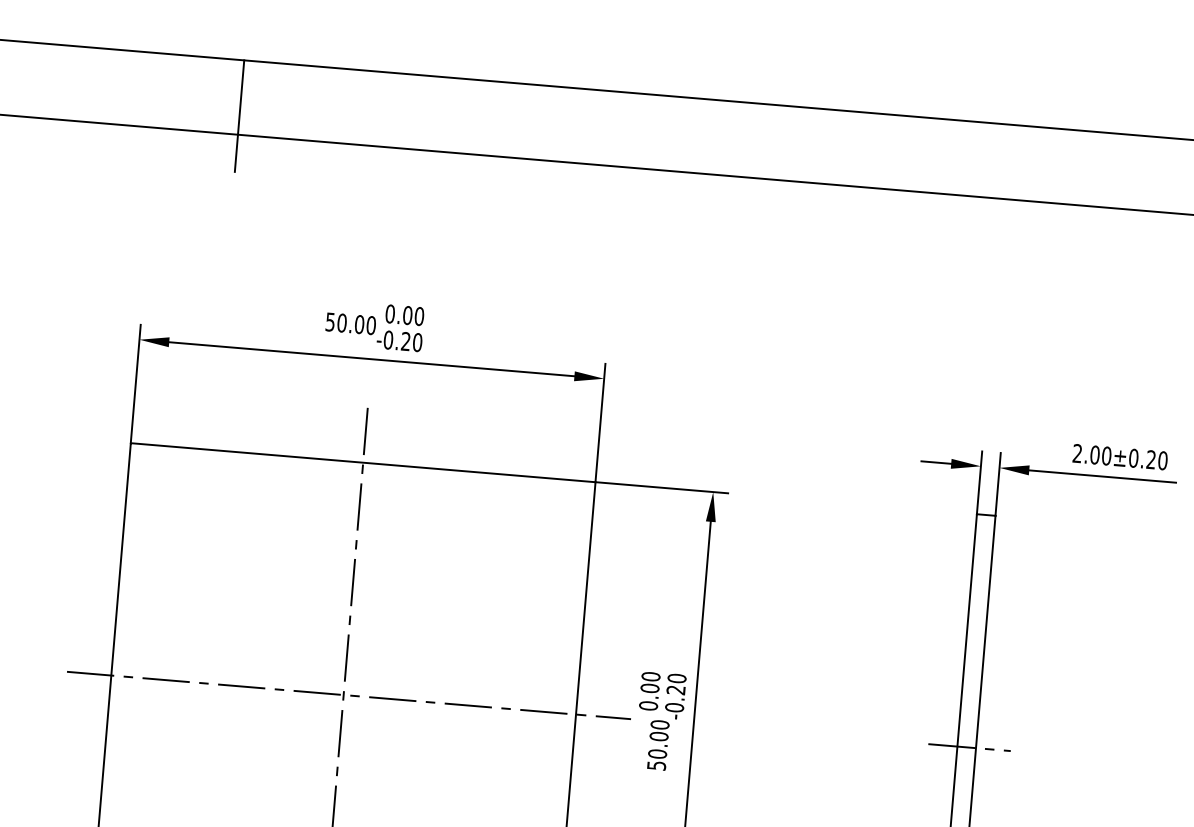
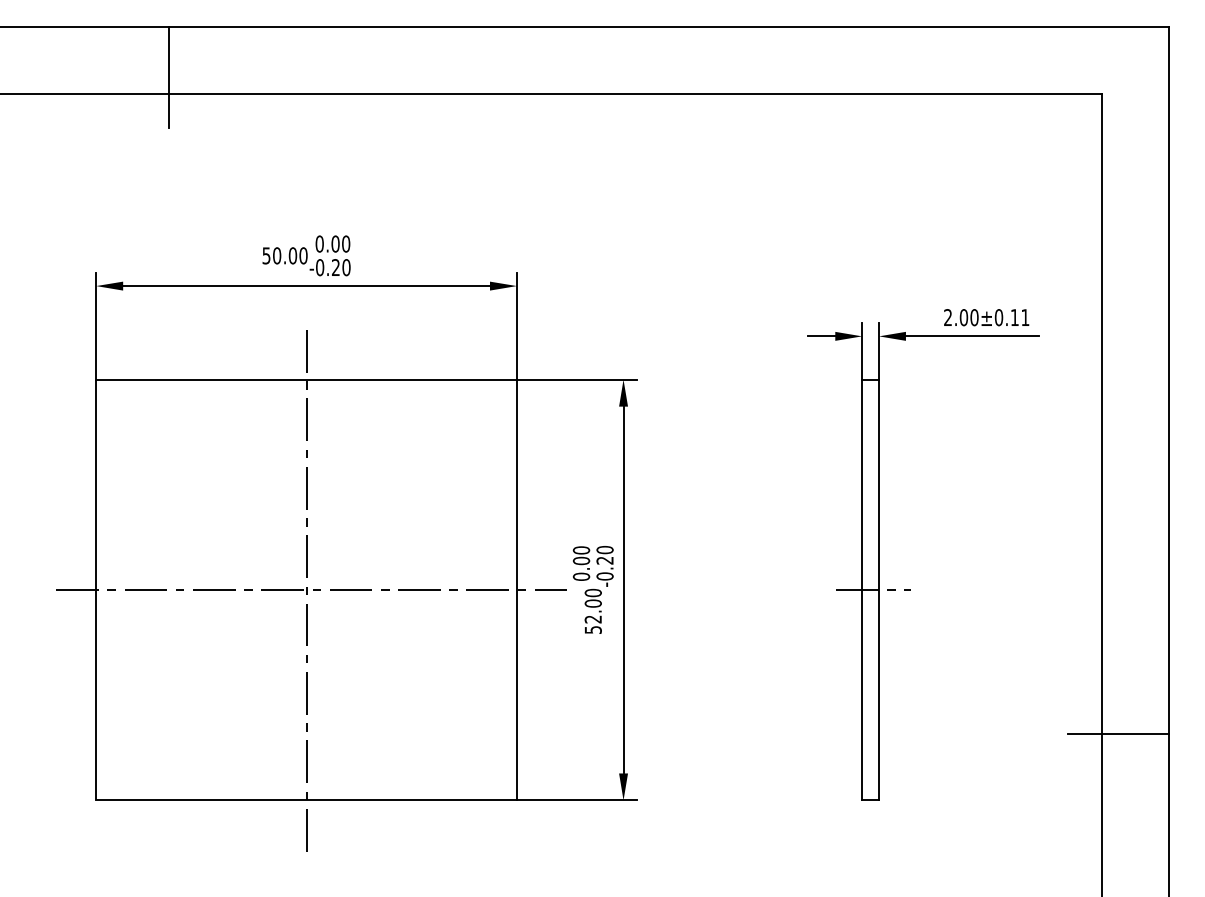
text: (1156, 460) -> (1019, 317), 2.00±0.20 -> 2.00±0.11
text: (656, 754) -> (592, 619), 50.00 -> 52.00

